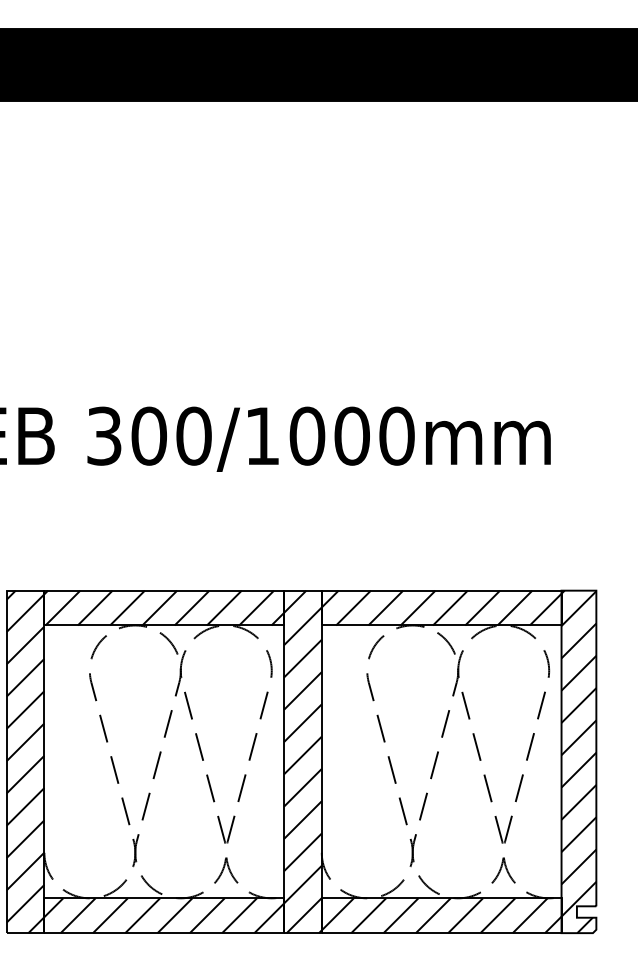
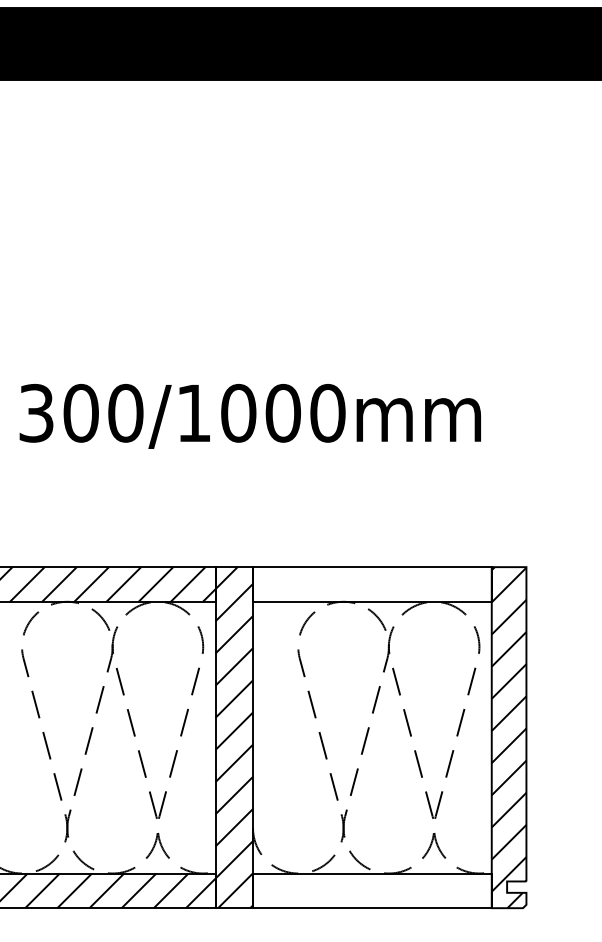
hatch: (441, 607) -> (372, 583), removed
hatch: (441, 915) -> (372, 890), removed

